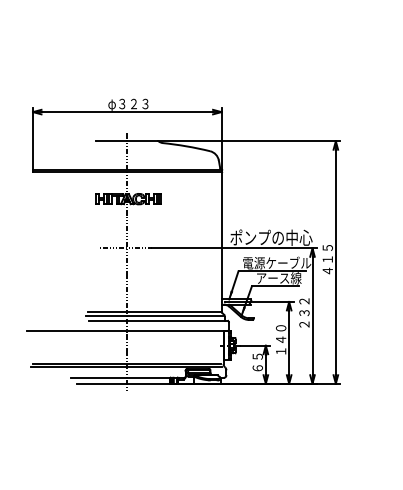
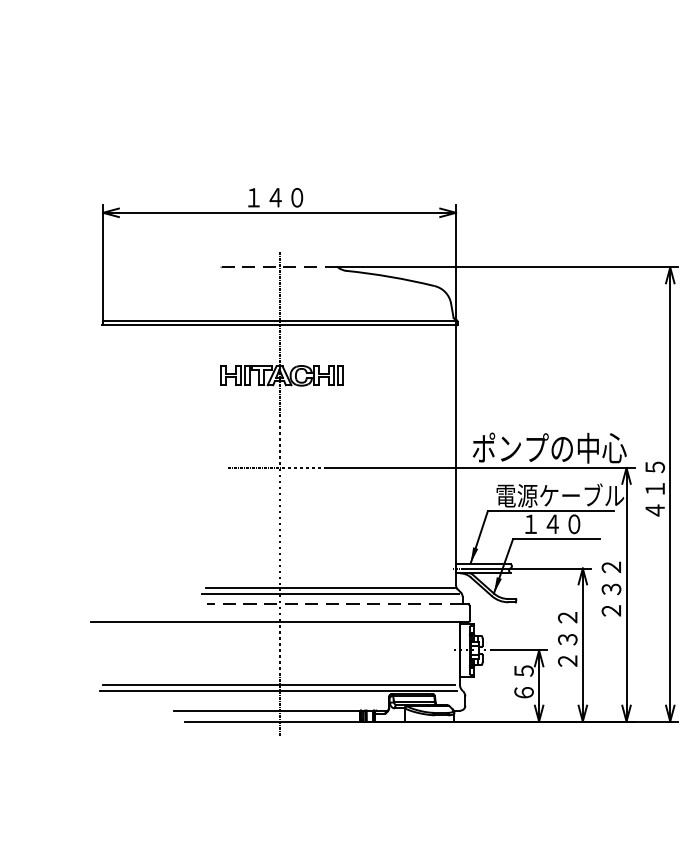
text: (128, 104) -> (281, 198), φ３２３ -> １４０
line: (126, 141) -> (278, 267), solid -> dashed
text: (279, 278) -> (564, 524), アース線 -> １４０
line: (156, 320) -> (334, 603), solid -> dashed
text: (280, 339) -> (566, 638), １４０ -> ２３２

